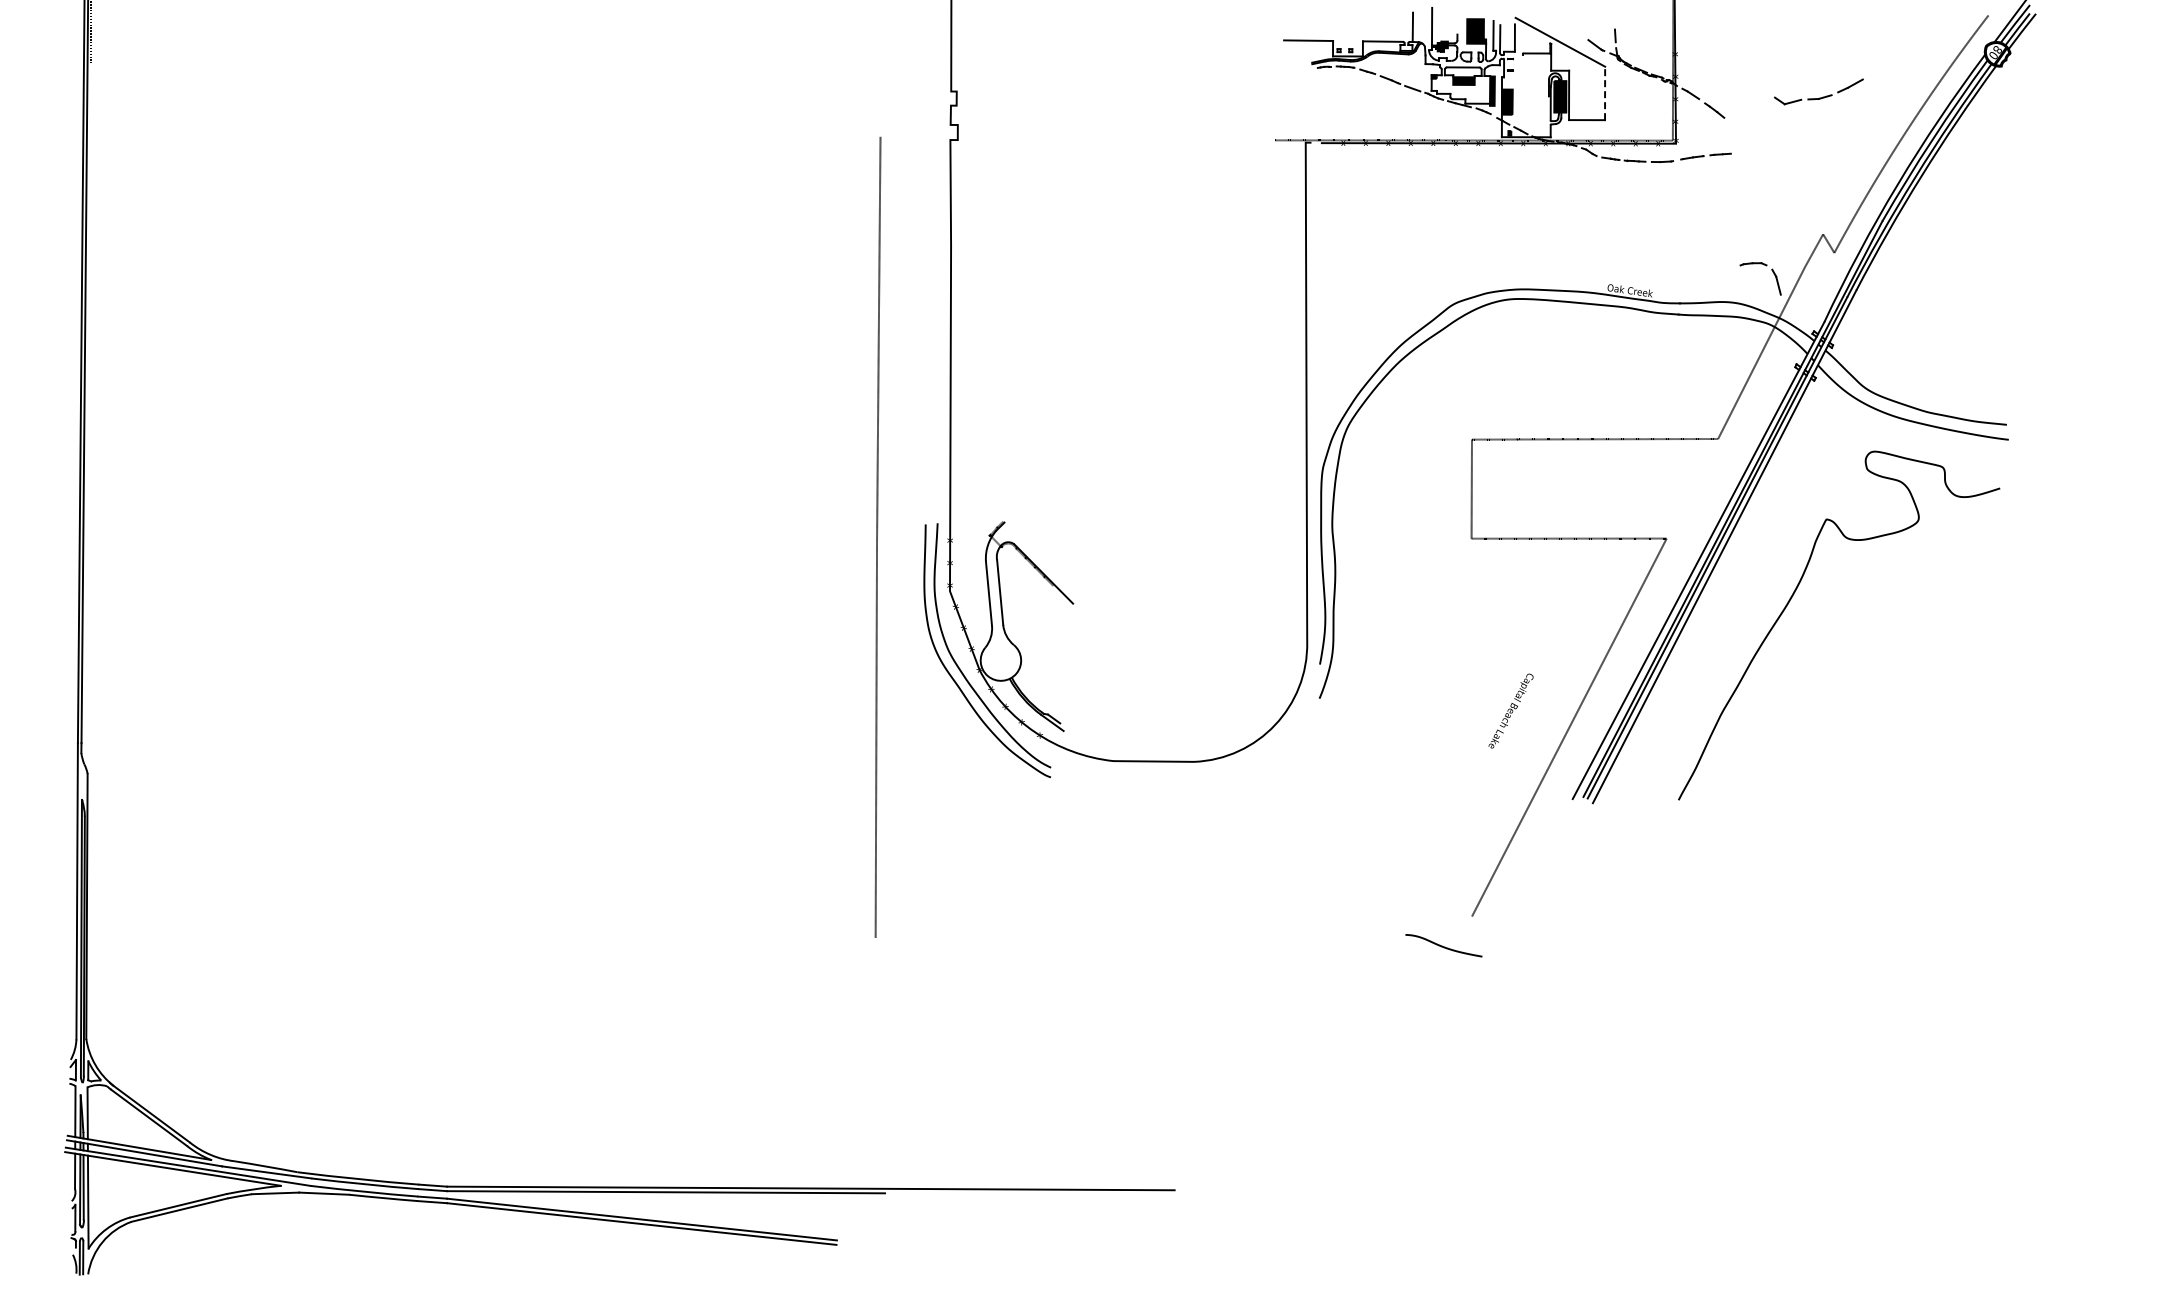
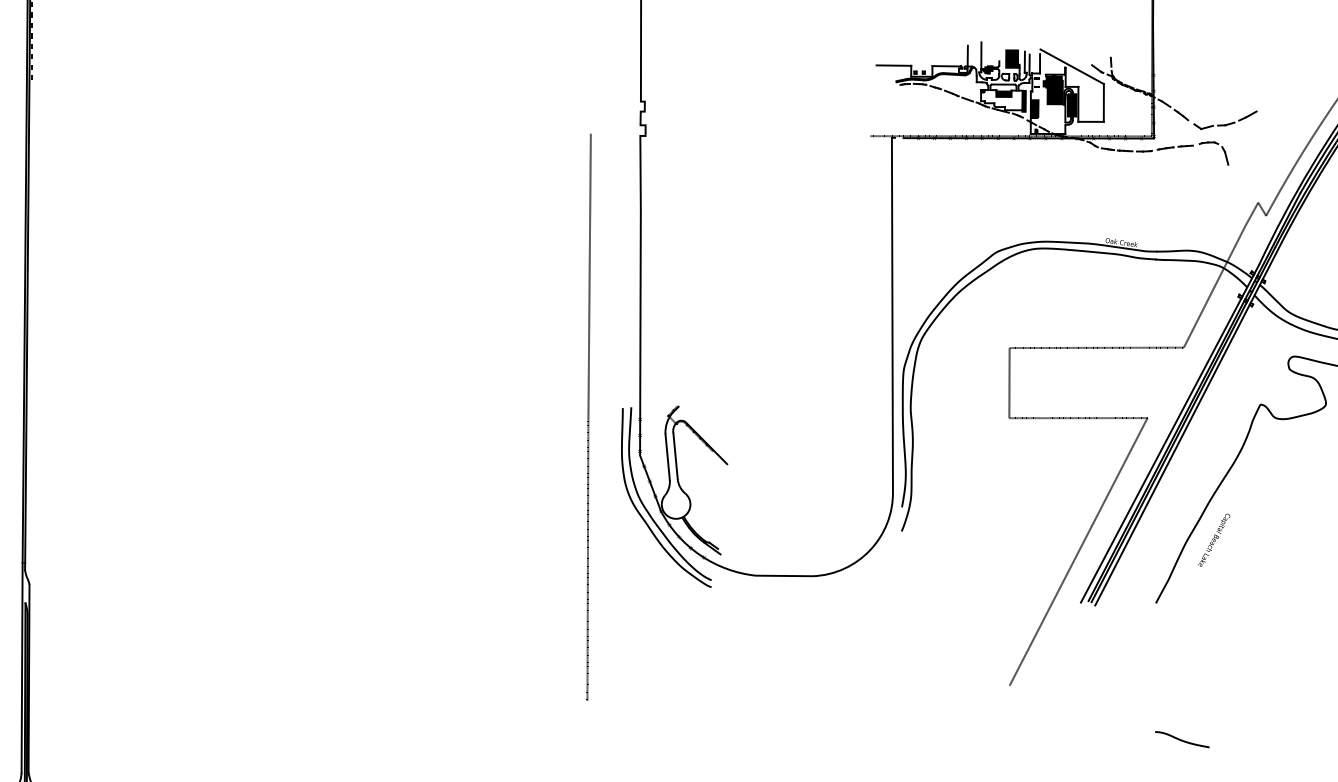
fill: (1533, 74) -> (1053, 89), added
line: (1605, 93) -> (1104, 103), dashed -> solid
part: (1819, 97) -> (1225, 124), moved
part: (1763, 265) -> (1216, 144), moved
text: (1510, 710) -> (1213, 539), moved
curve: (1442, 945) -> (1181, 739), moved

